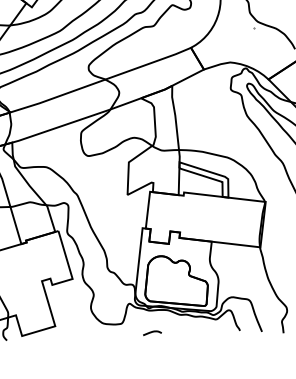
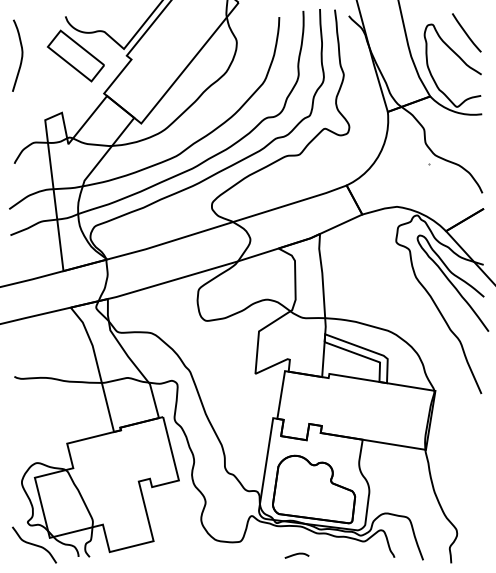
curve: (152, 332) -> (296, 555), moved

